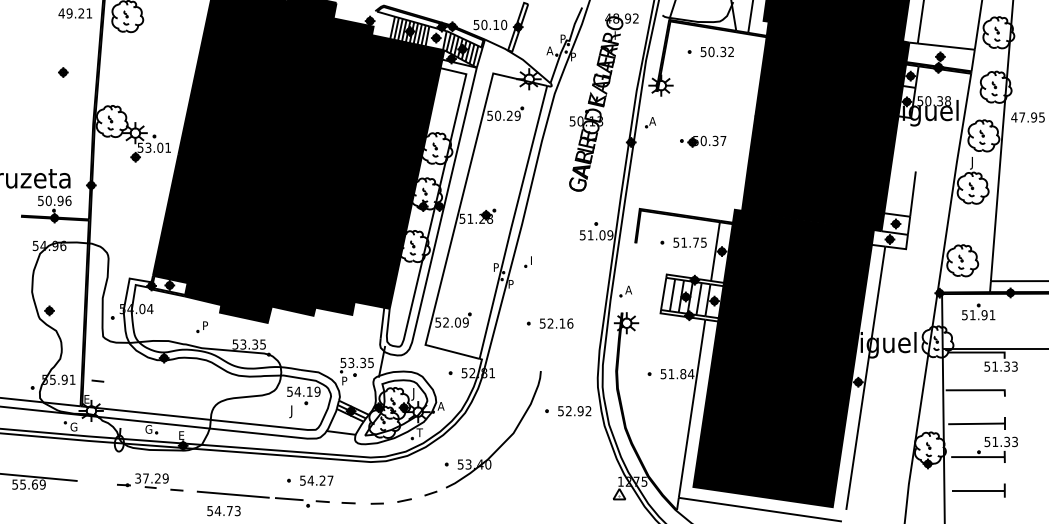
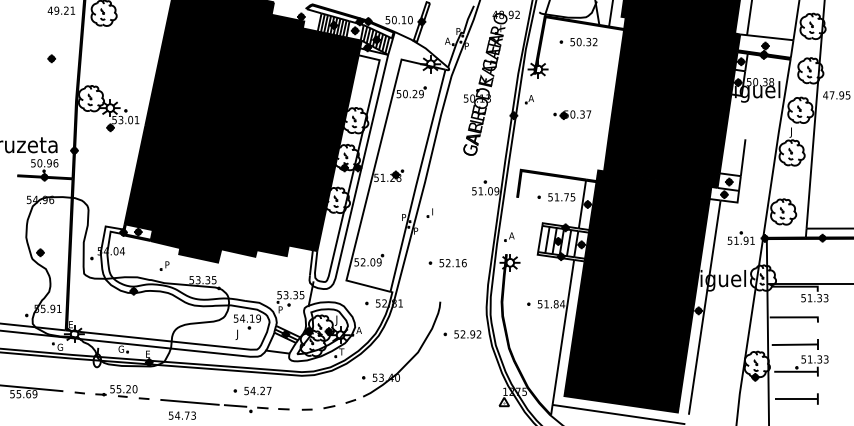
part: (978, 311) -> (741, 237), moved
line: (97, 380) -> (79, 392), moved
text: (151, 478) -> (123, 389), 37.29 -> 55.20

